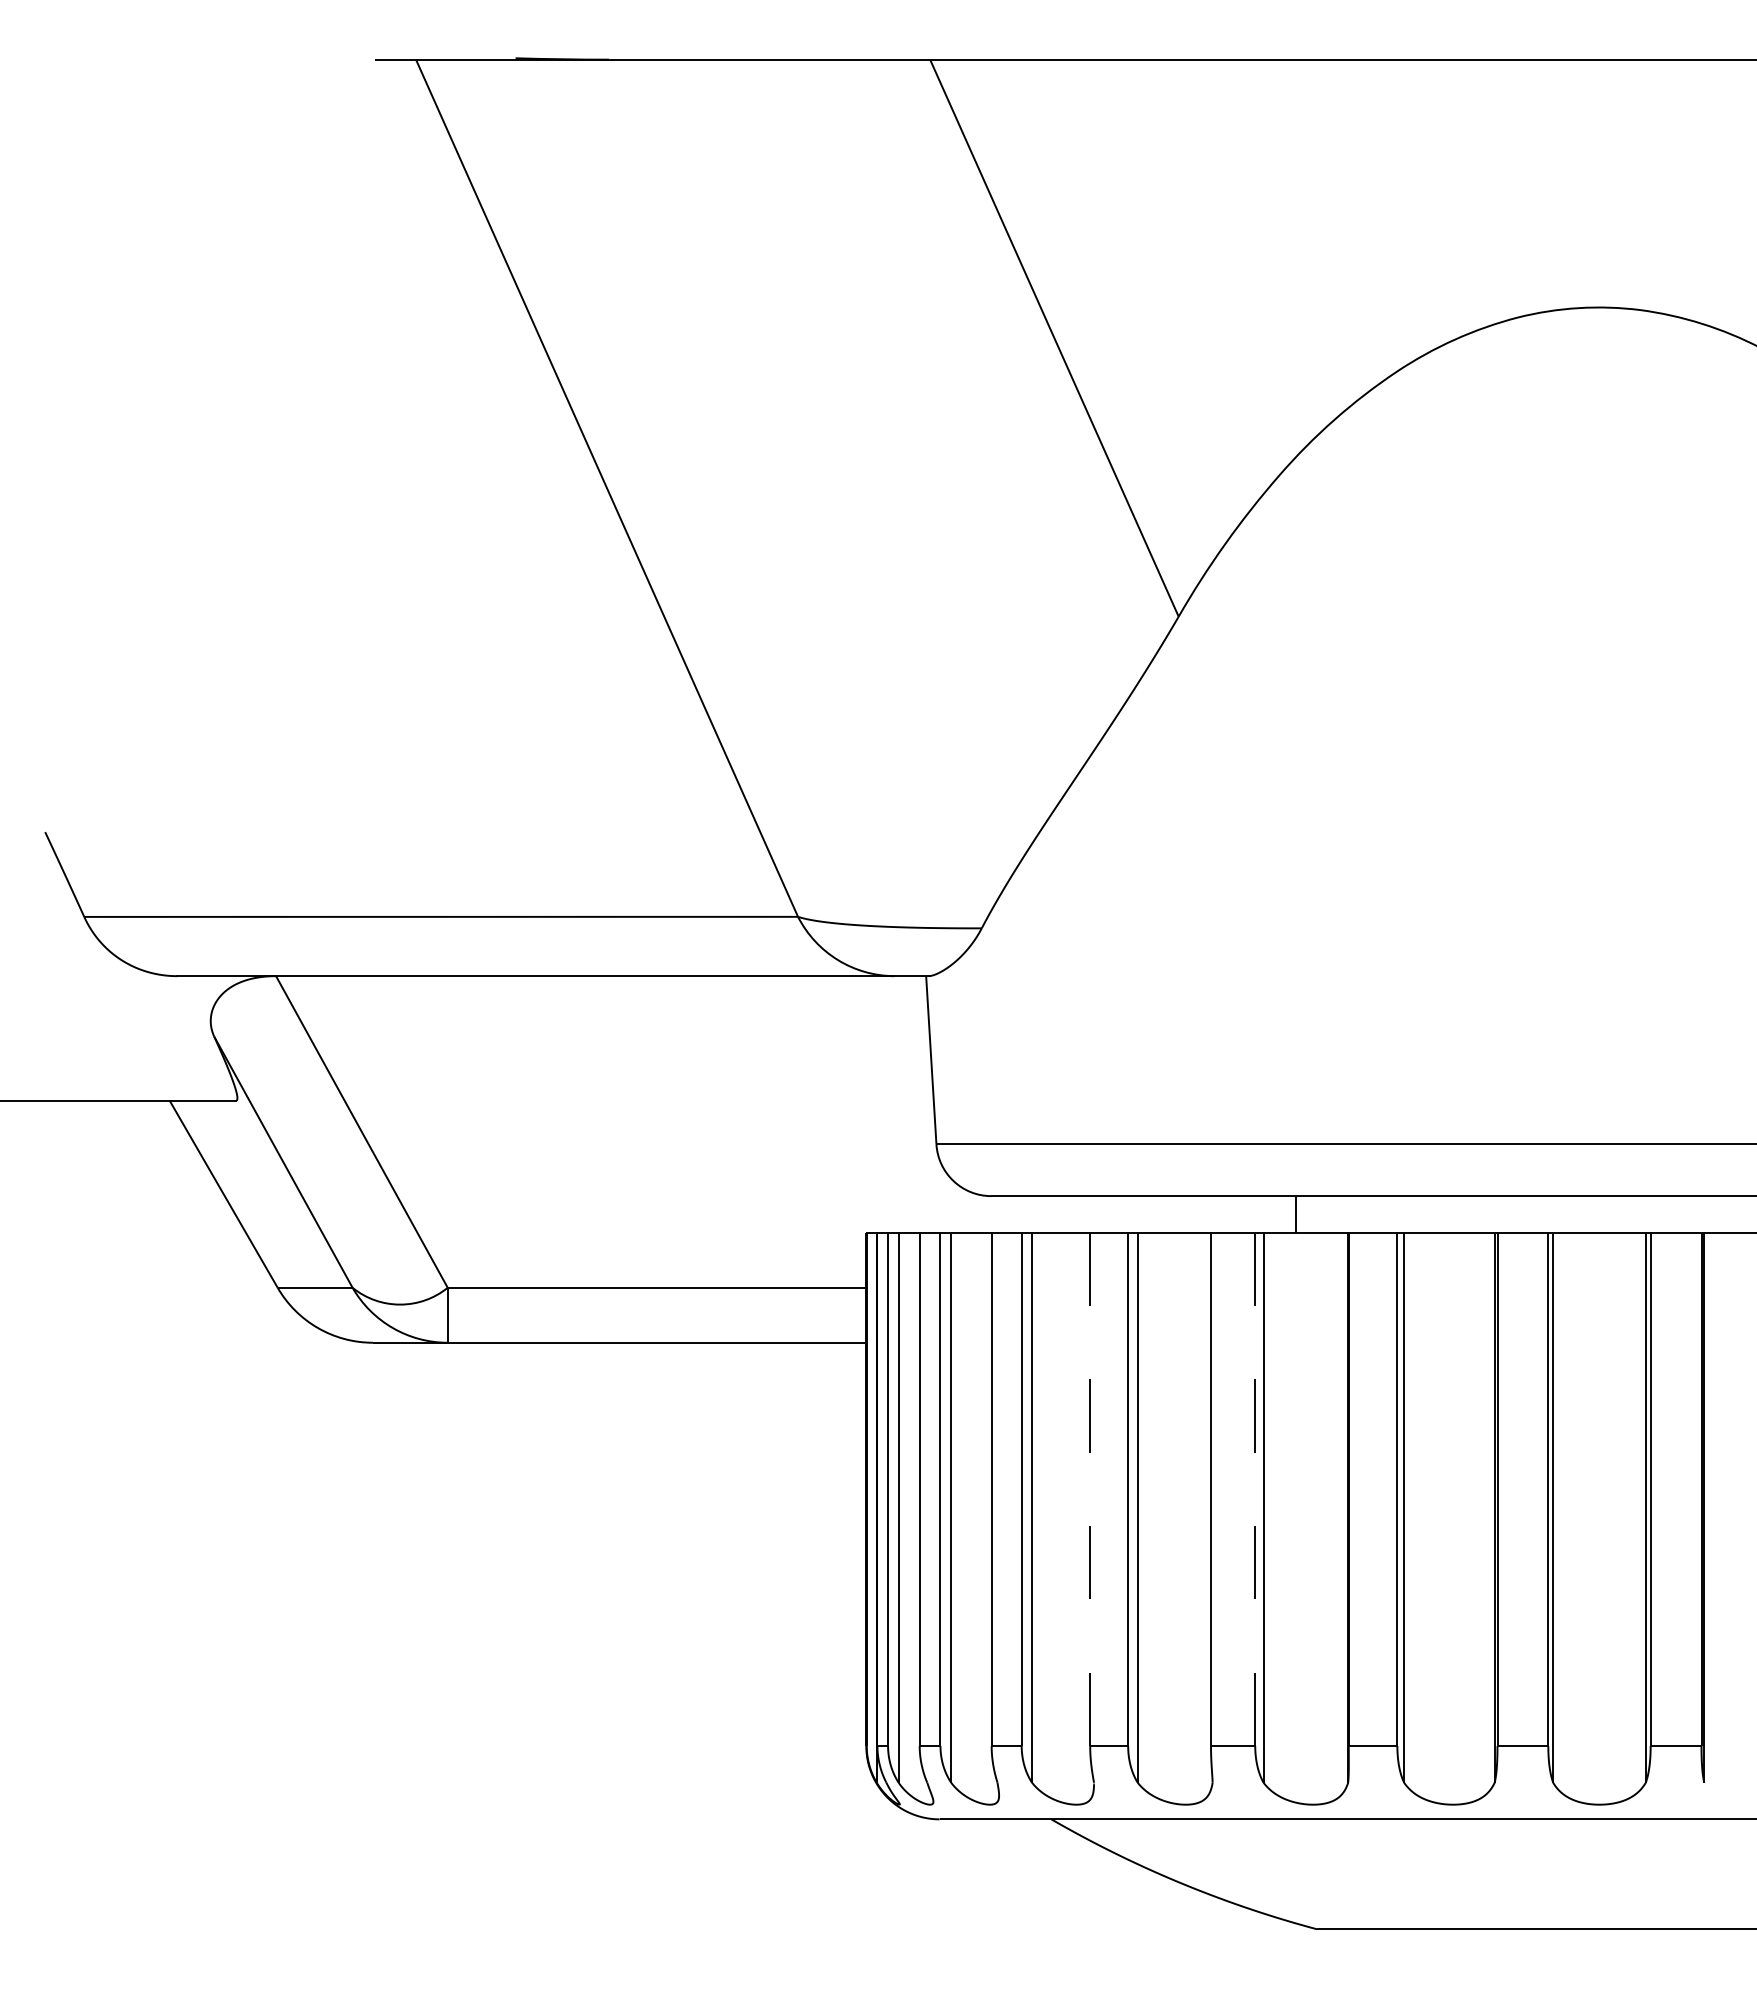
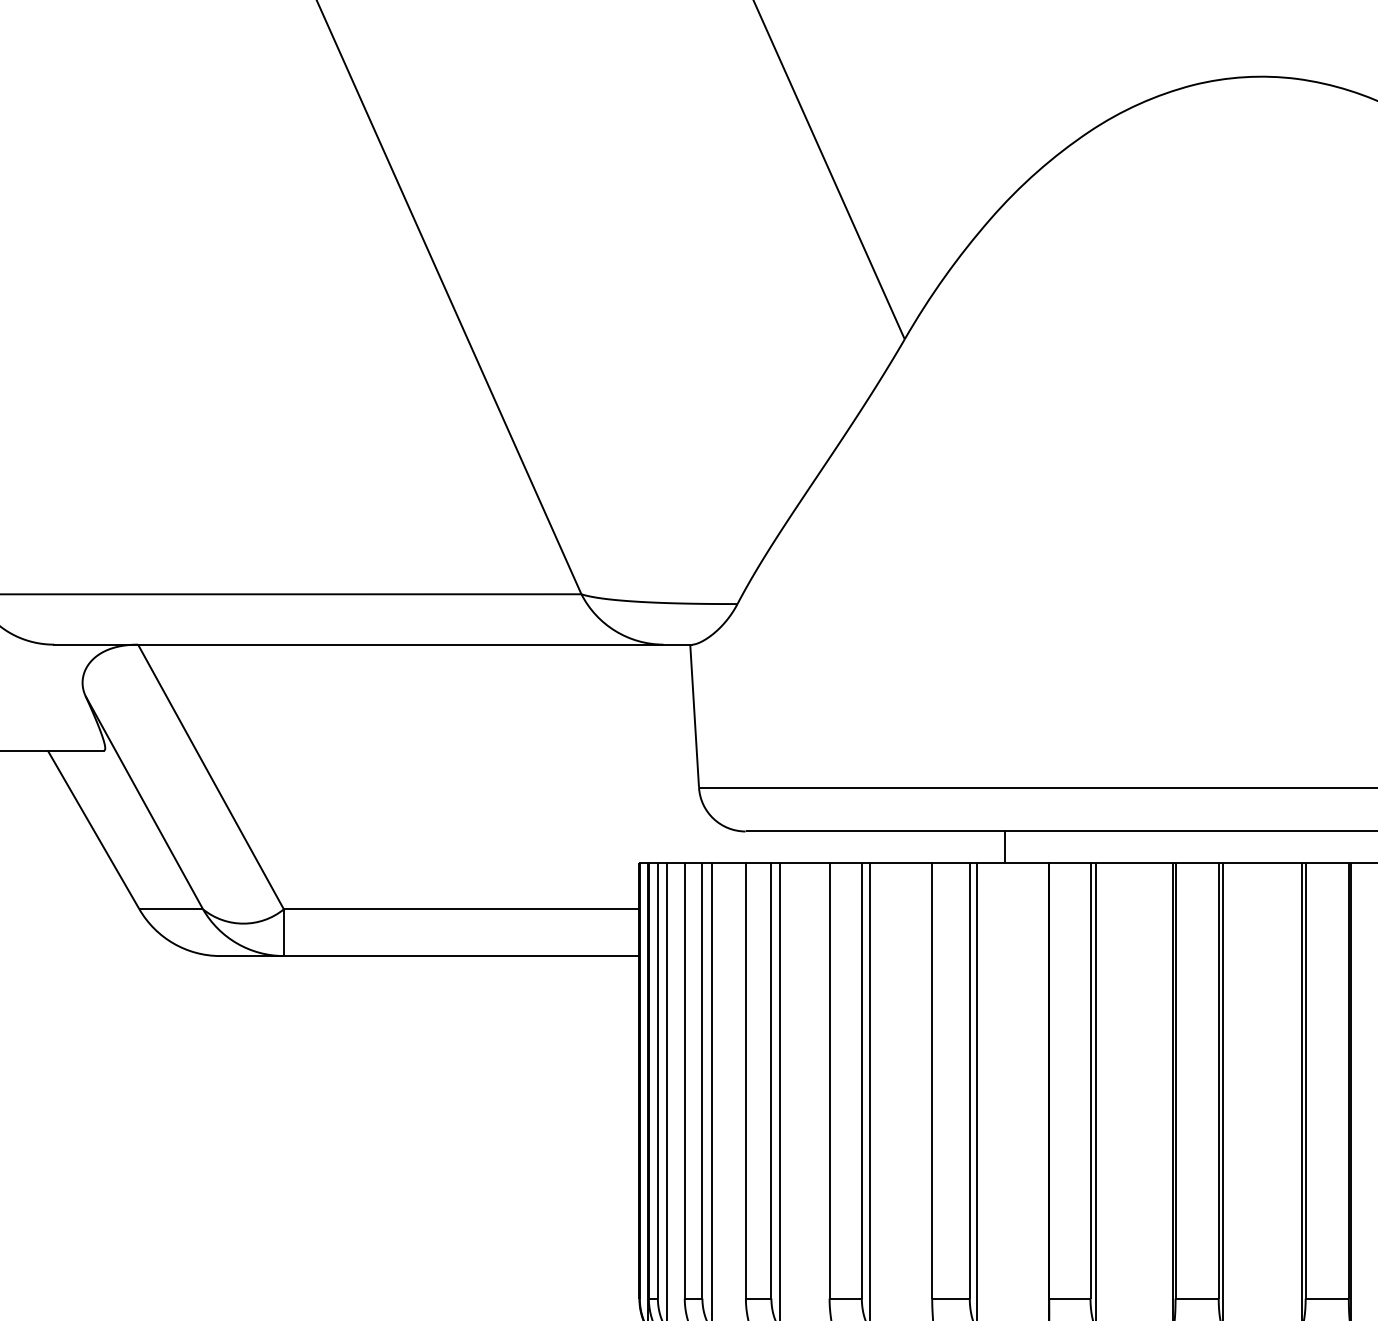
line: (1090, 1489) -> (829, 1080), dashed -> solid
line: (1255, 1489) -> (970, 1080), dashed -> solid

